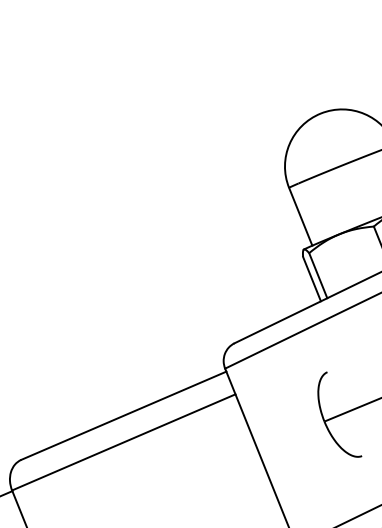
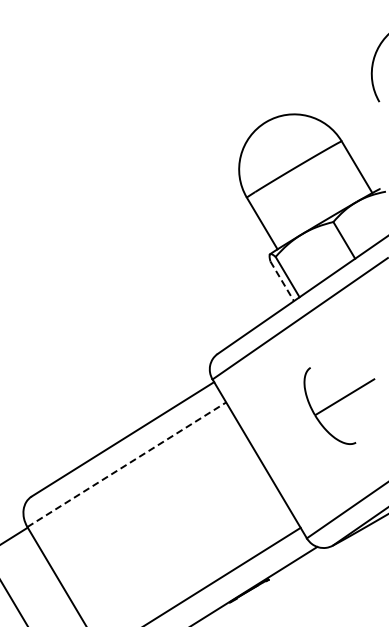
line: (312, 279) -> (282, 281), solid -> dashed
line: (124, 442) -> (127, 464), solid -> dashed

